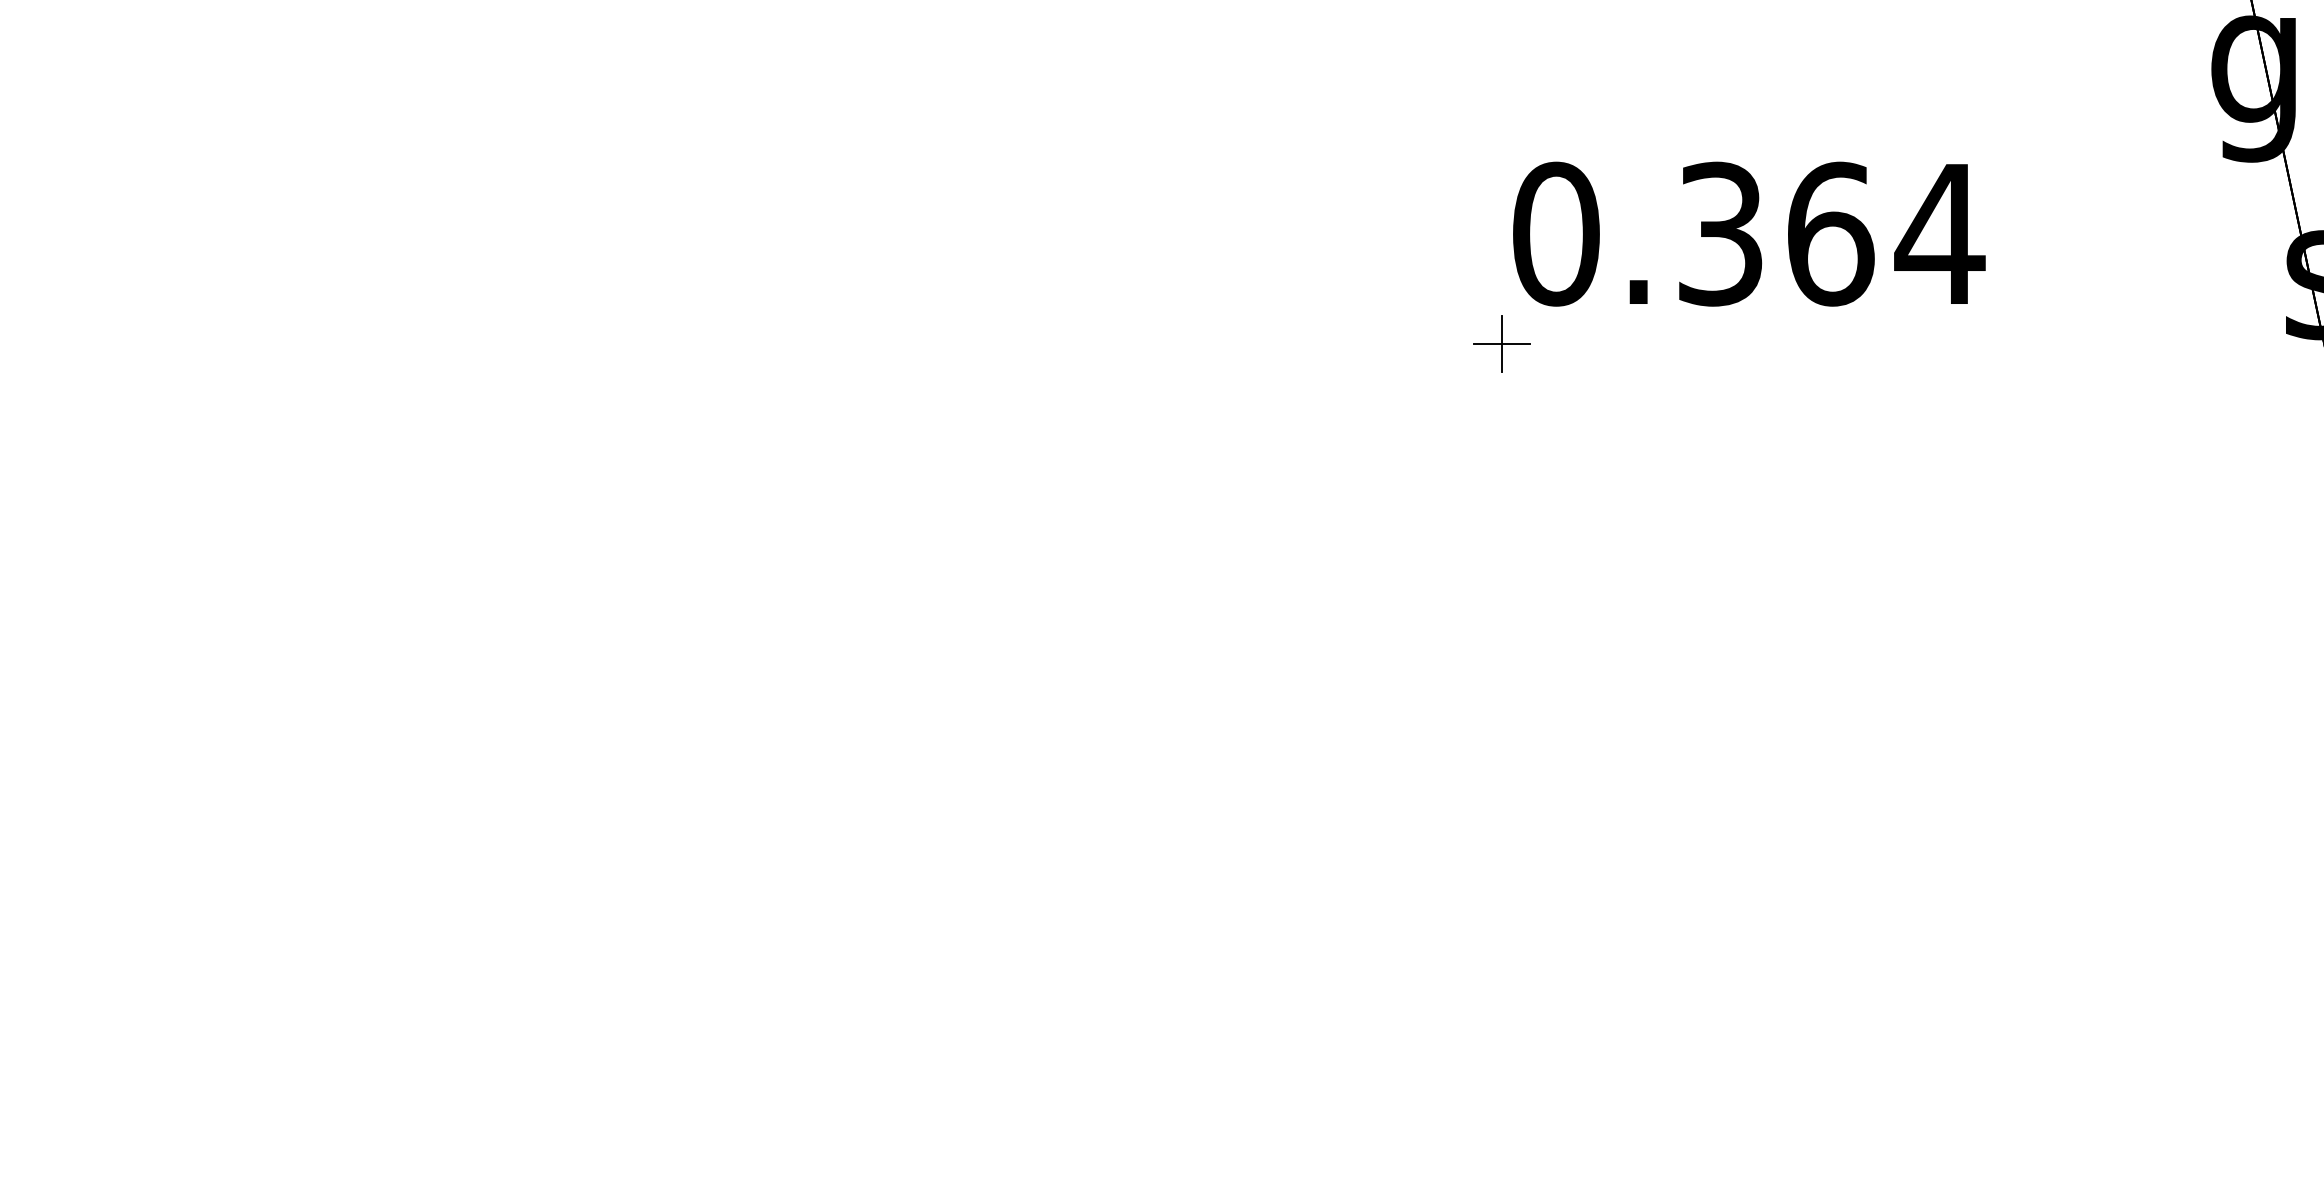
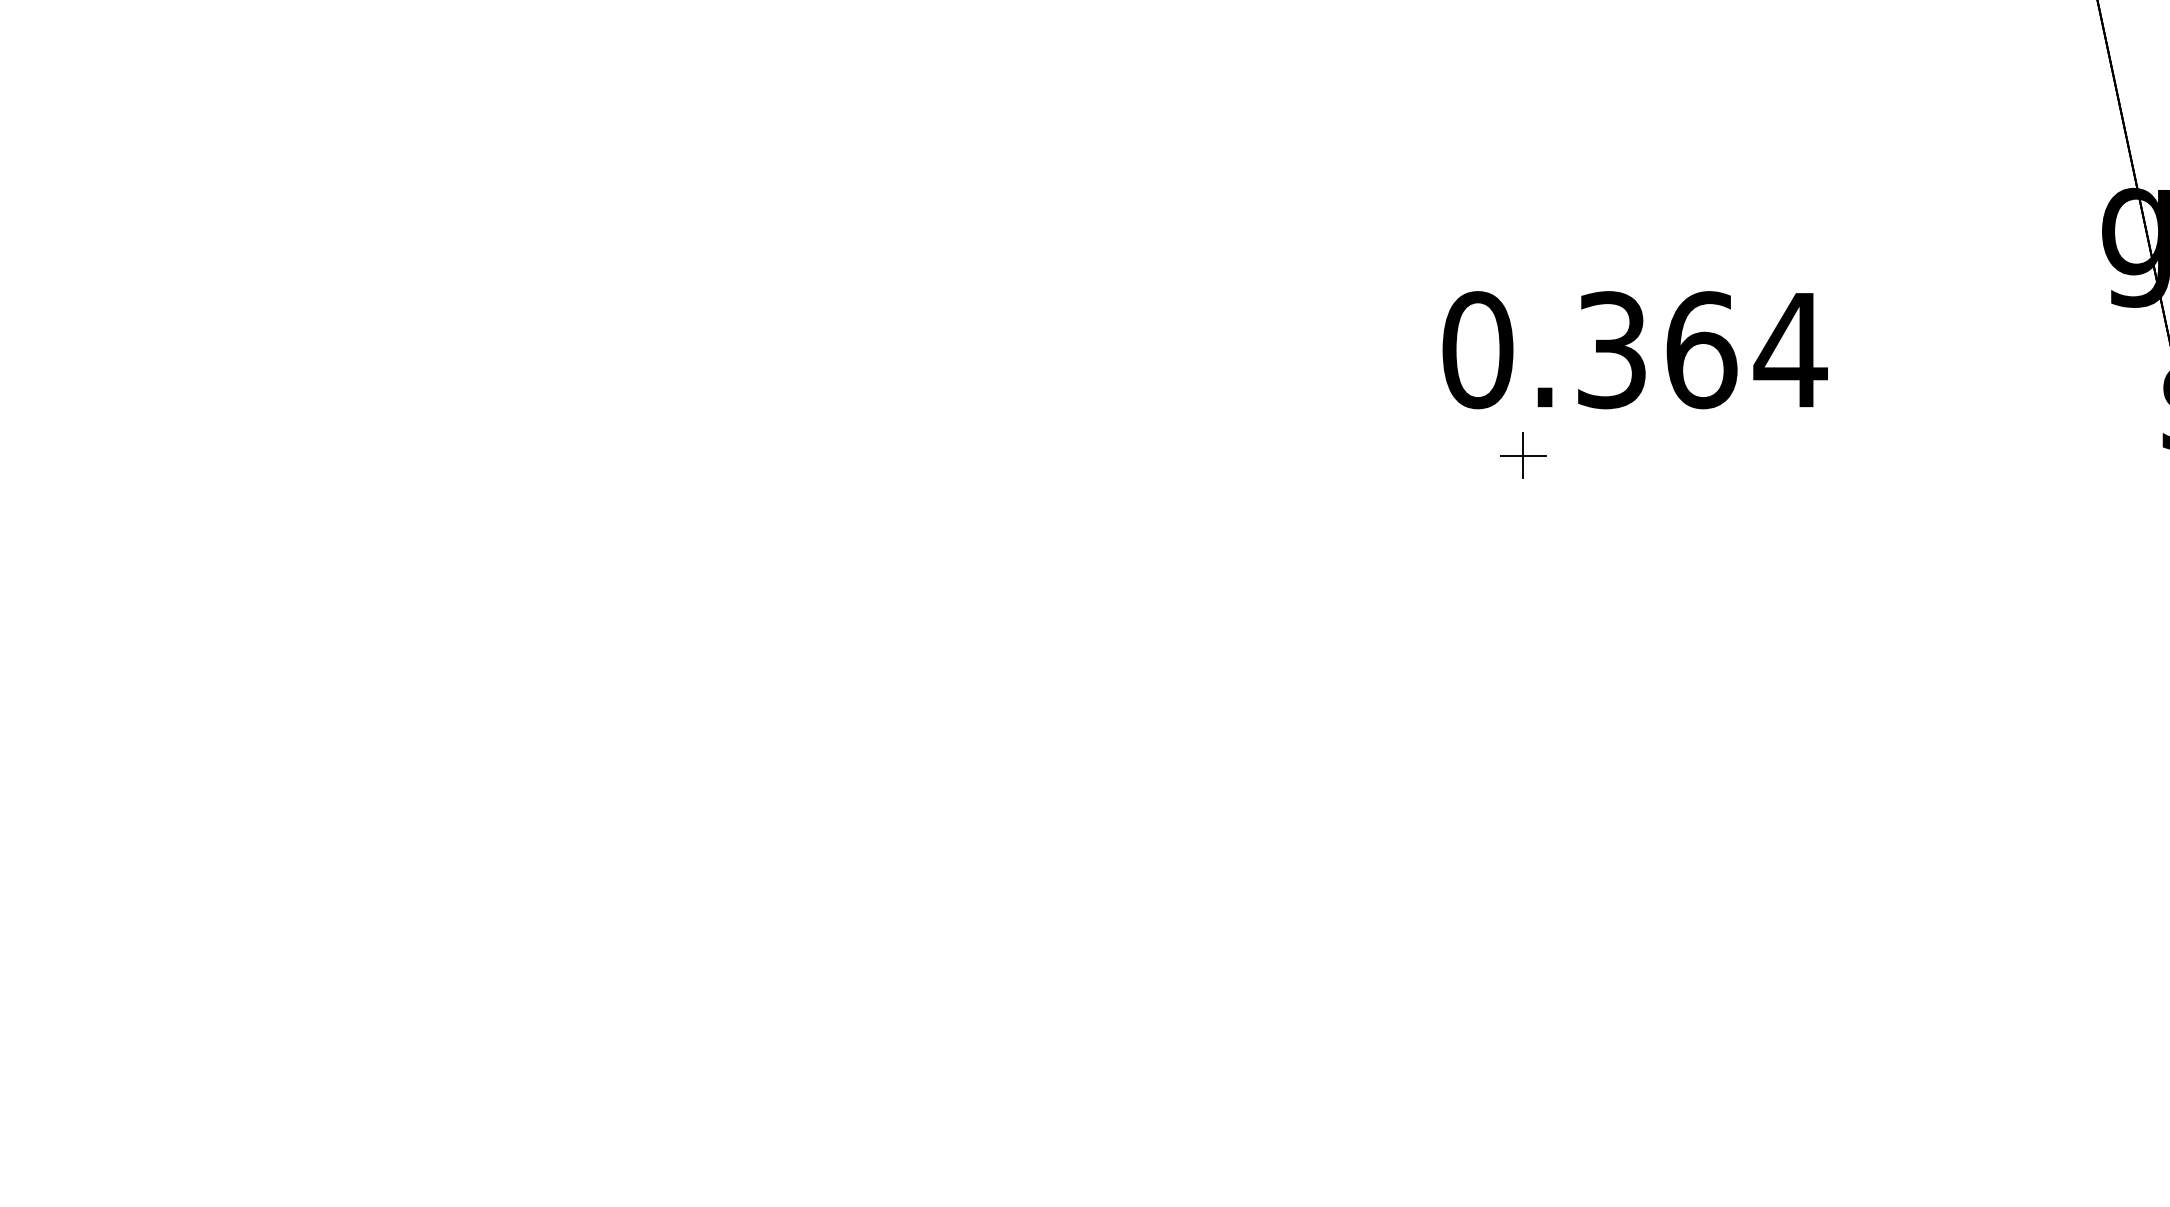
text: (1748, 234) -> (1634, 350), moved

